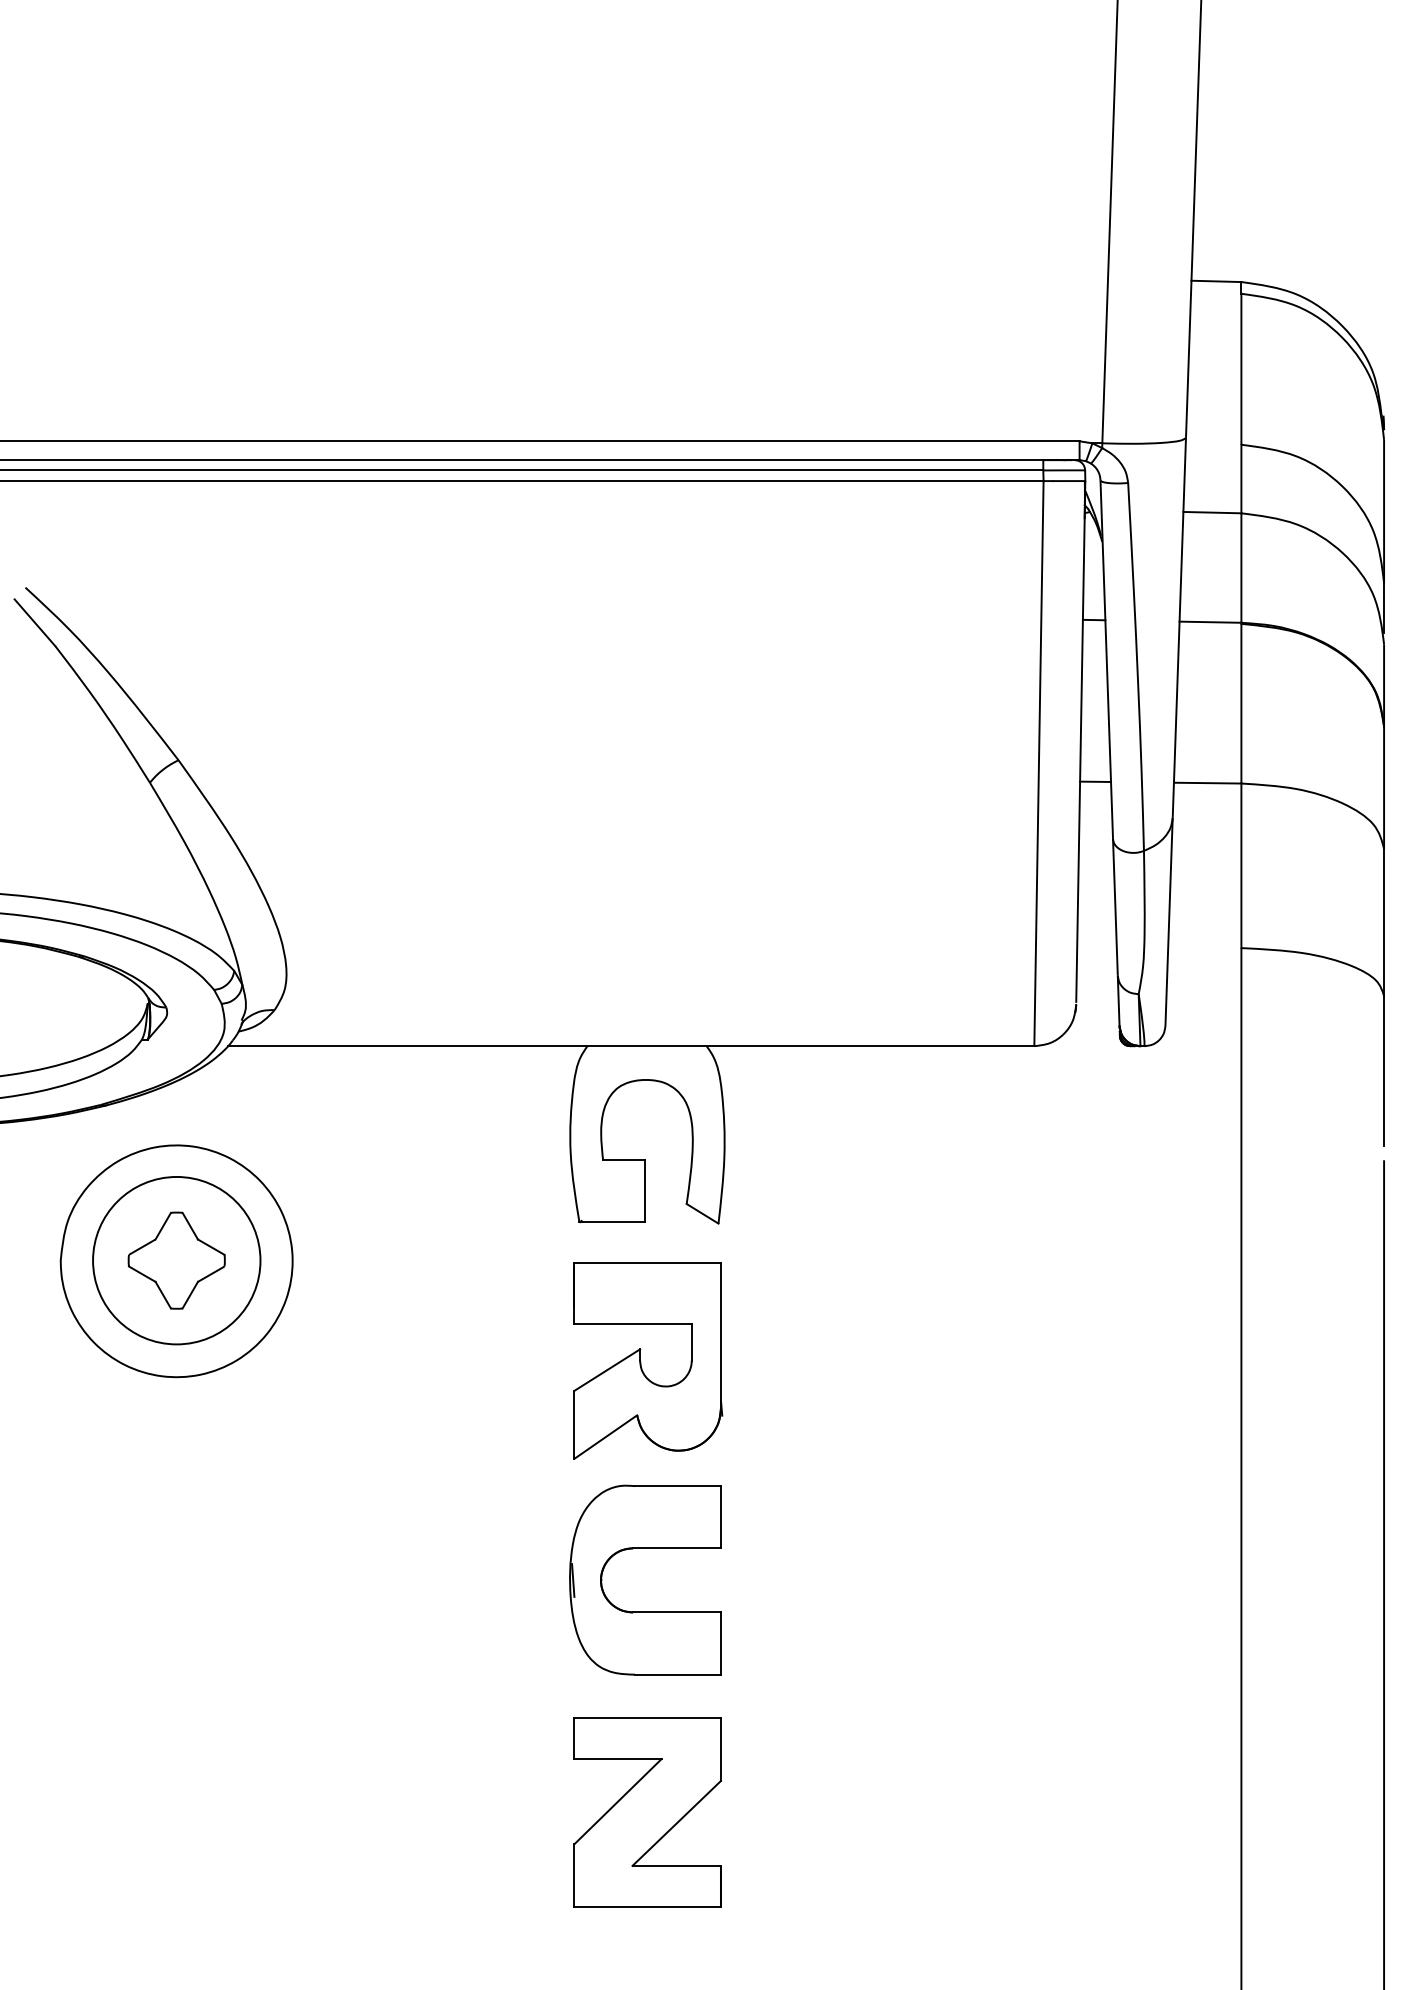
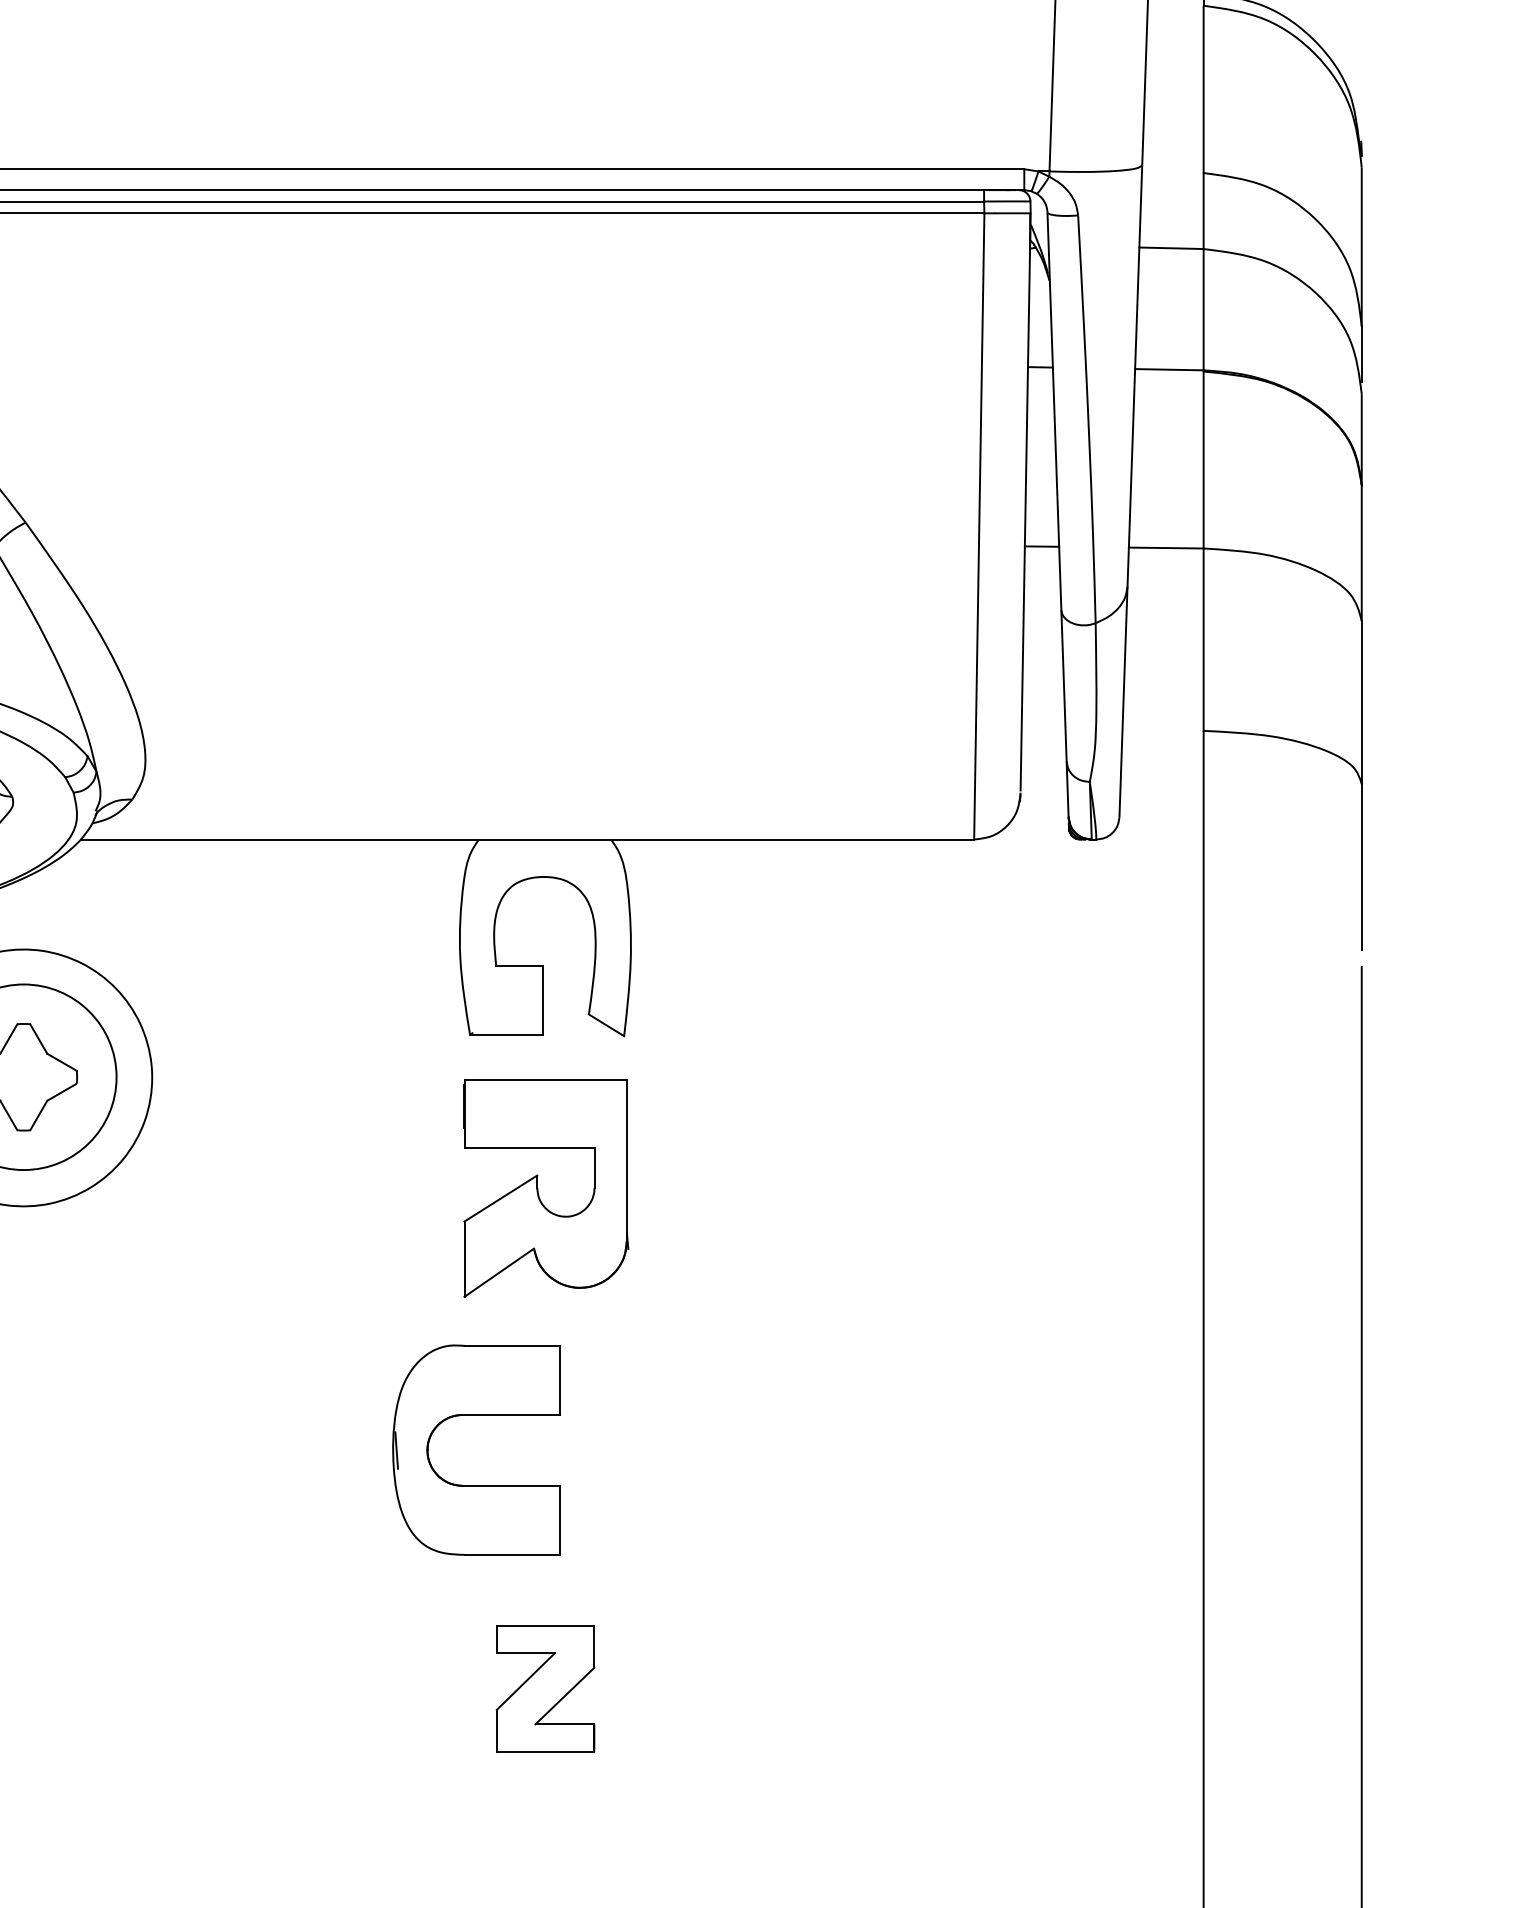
part: (645, 1548) -> (476, 1415), moved
part: (647, 1812) -> (545, 1688), size x0.6

